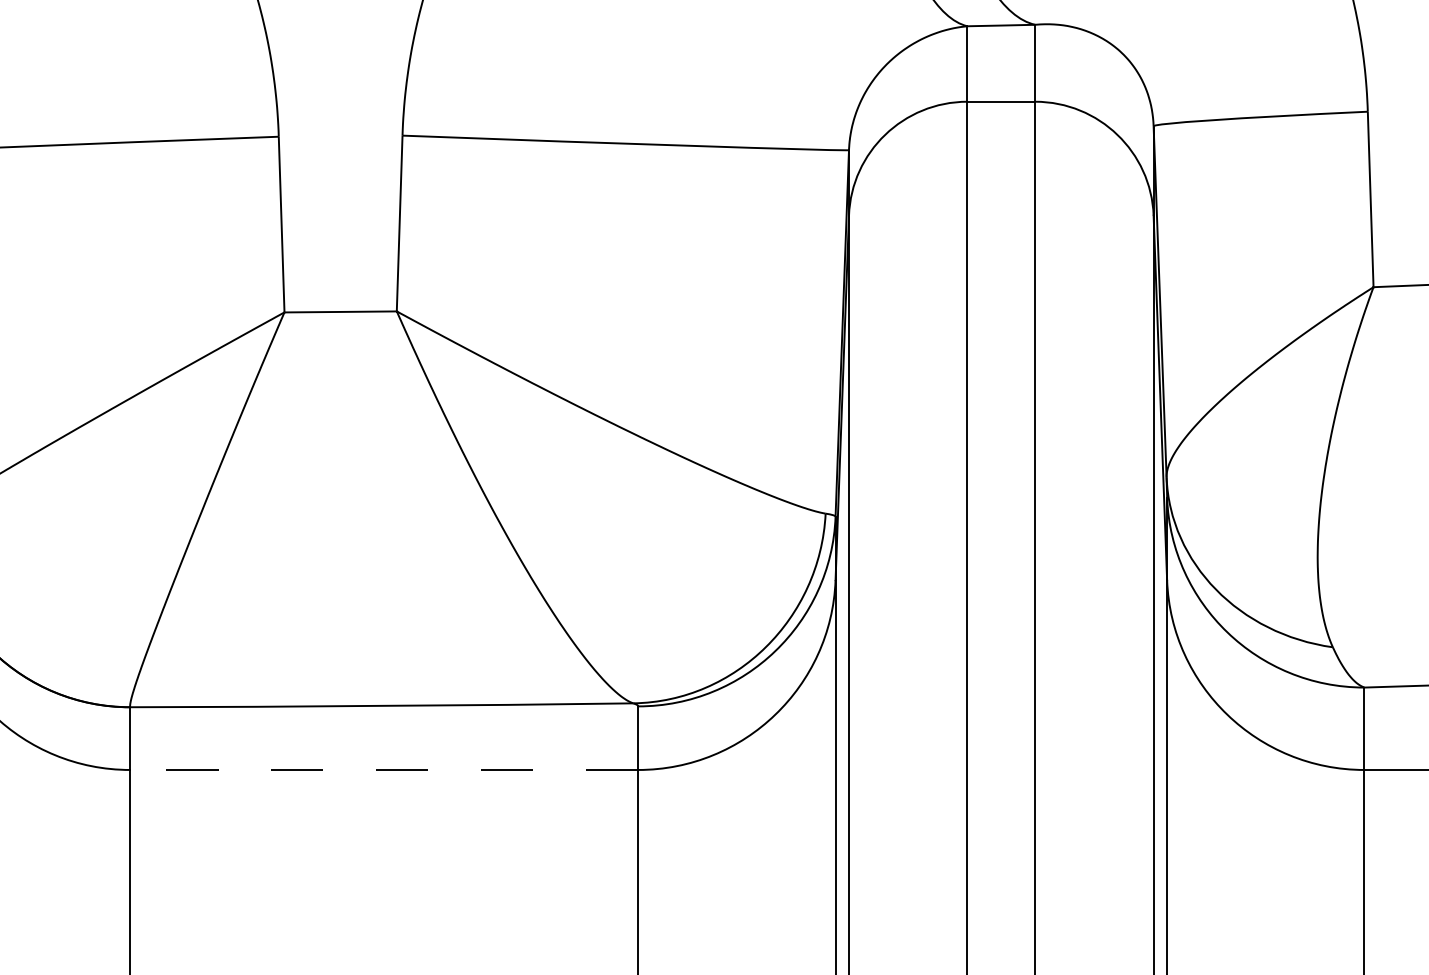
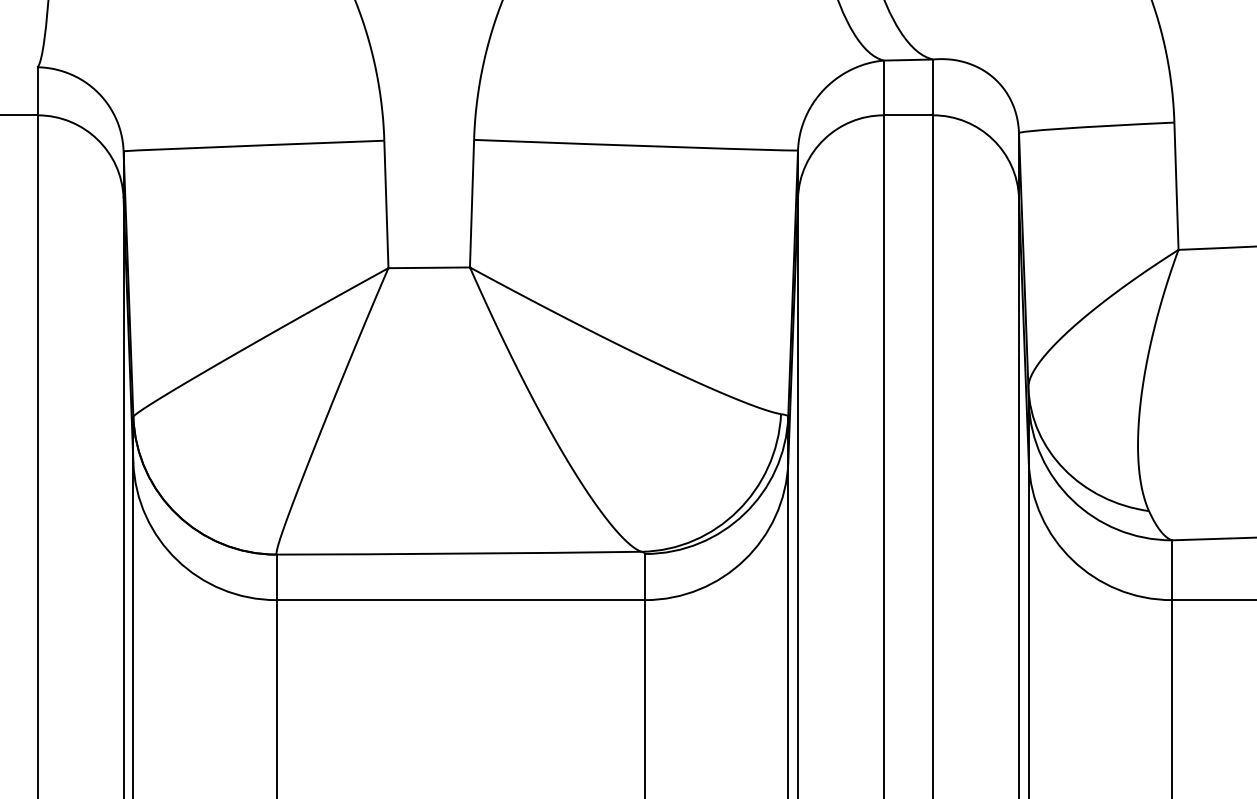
line: (383, 770) -> (460, 600), dashed -> solid

